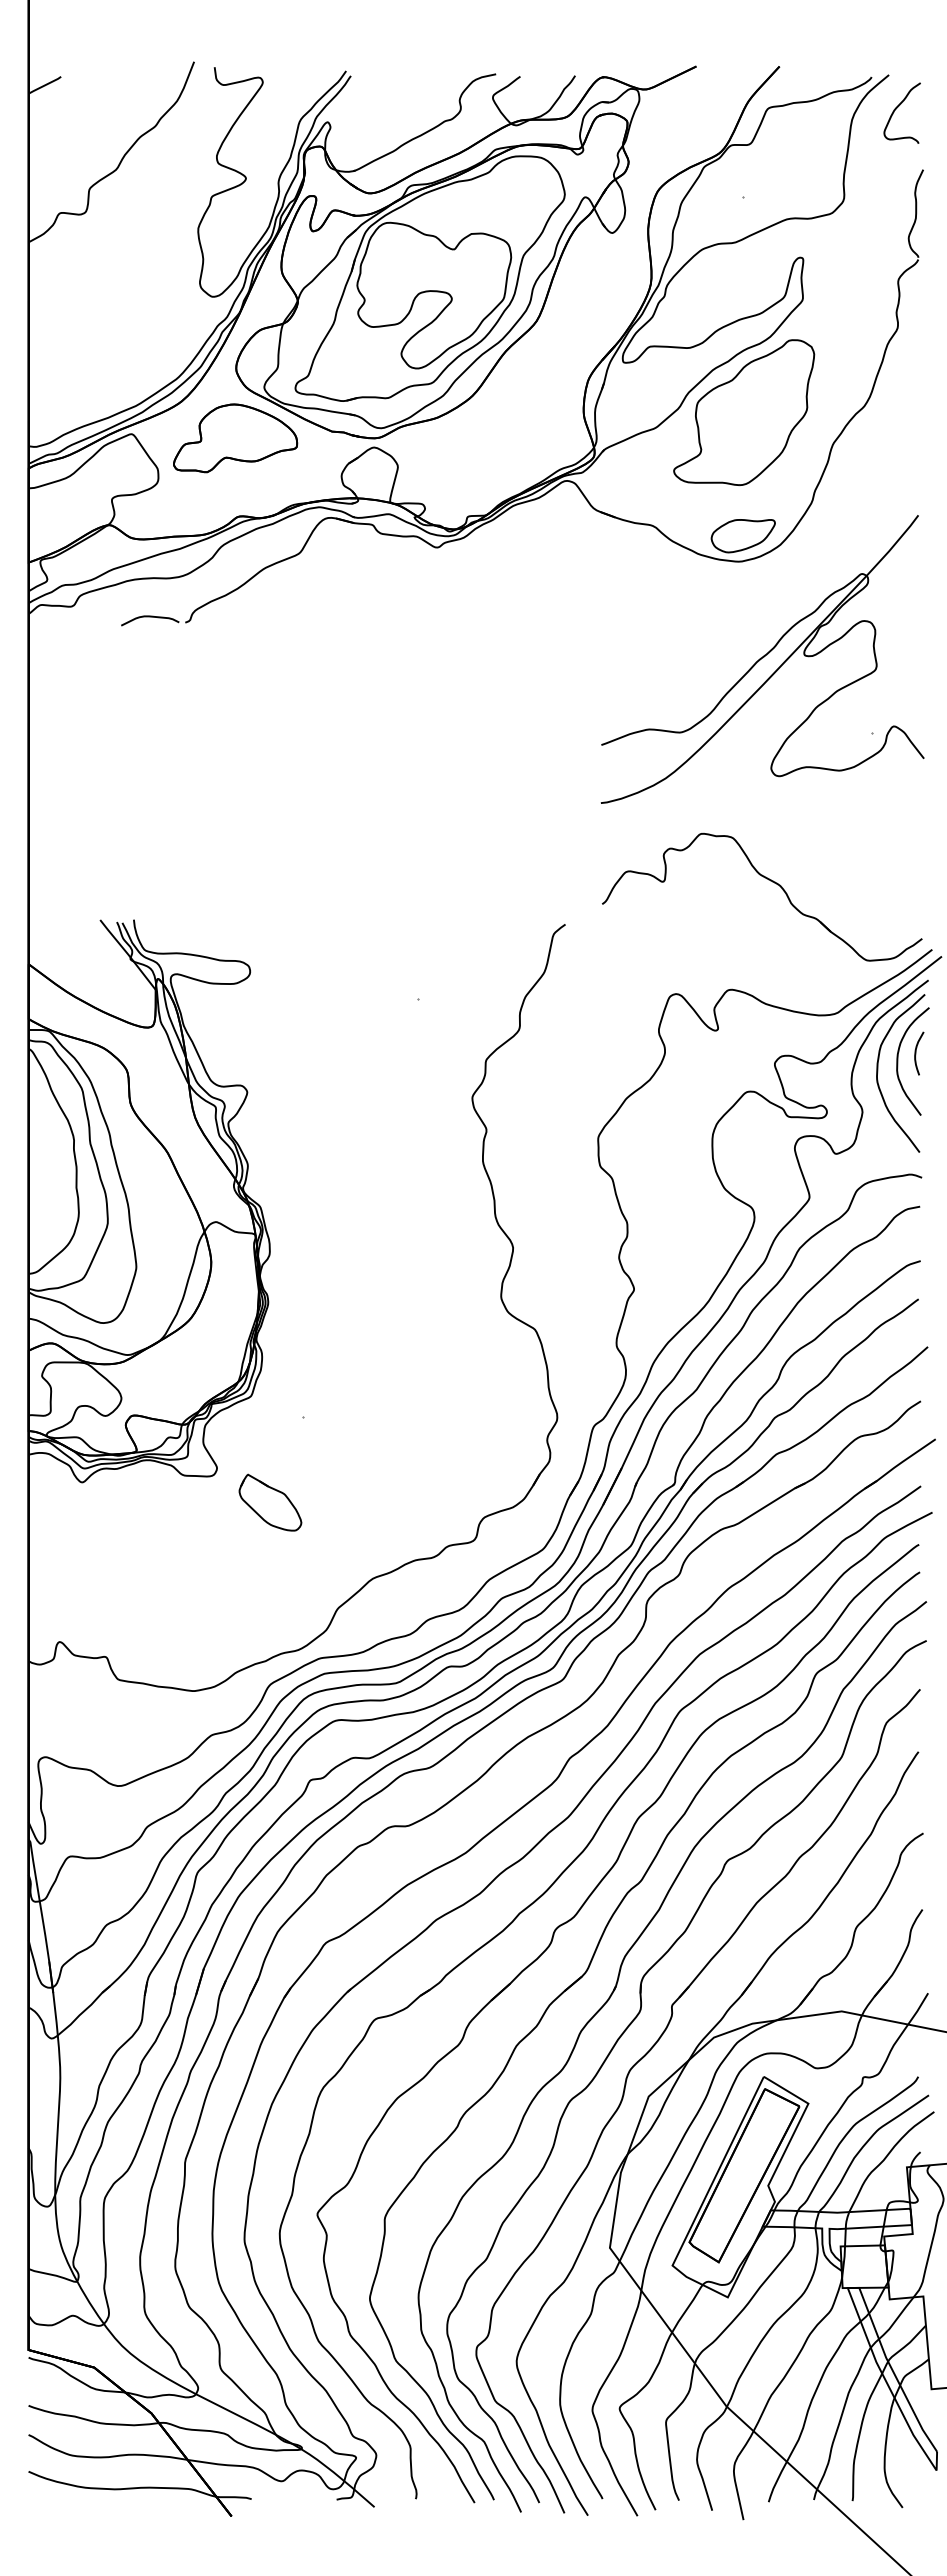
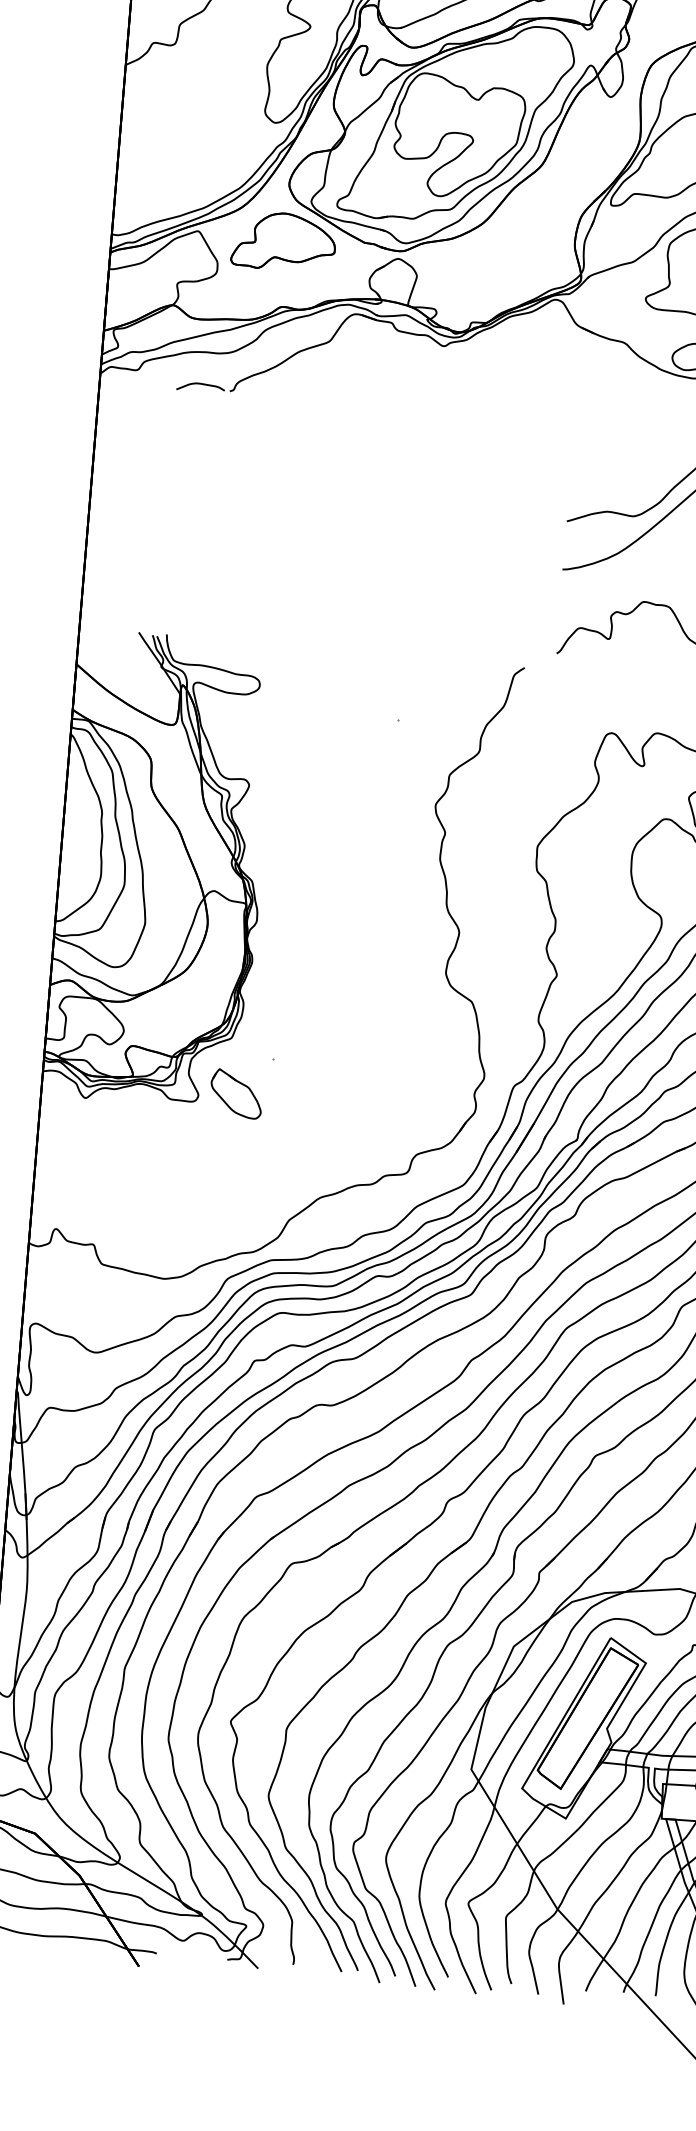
part: (270, 1502) -> (236, 1093), moved

